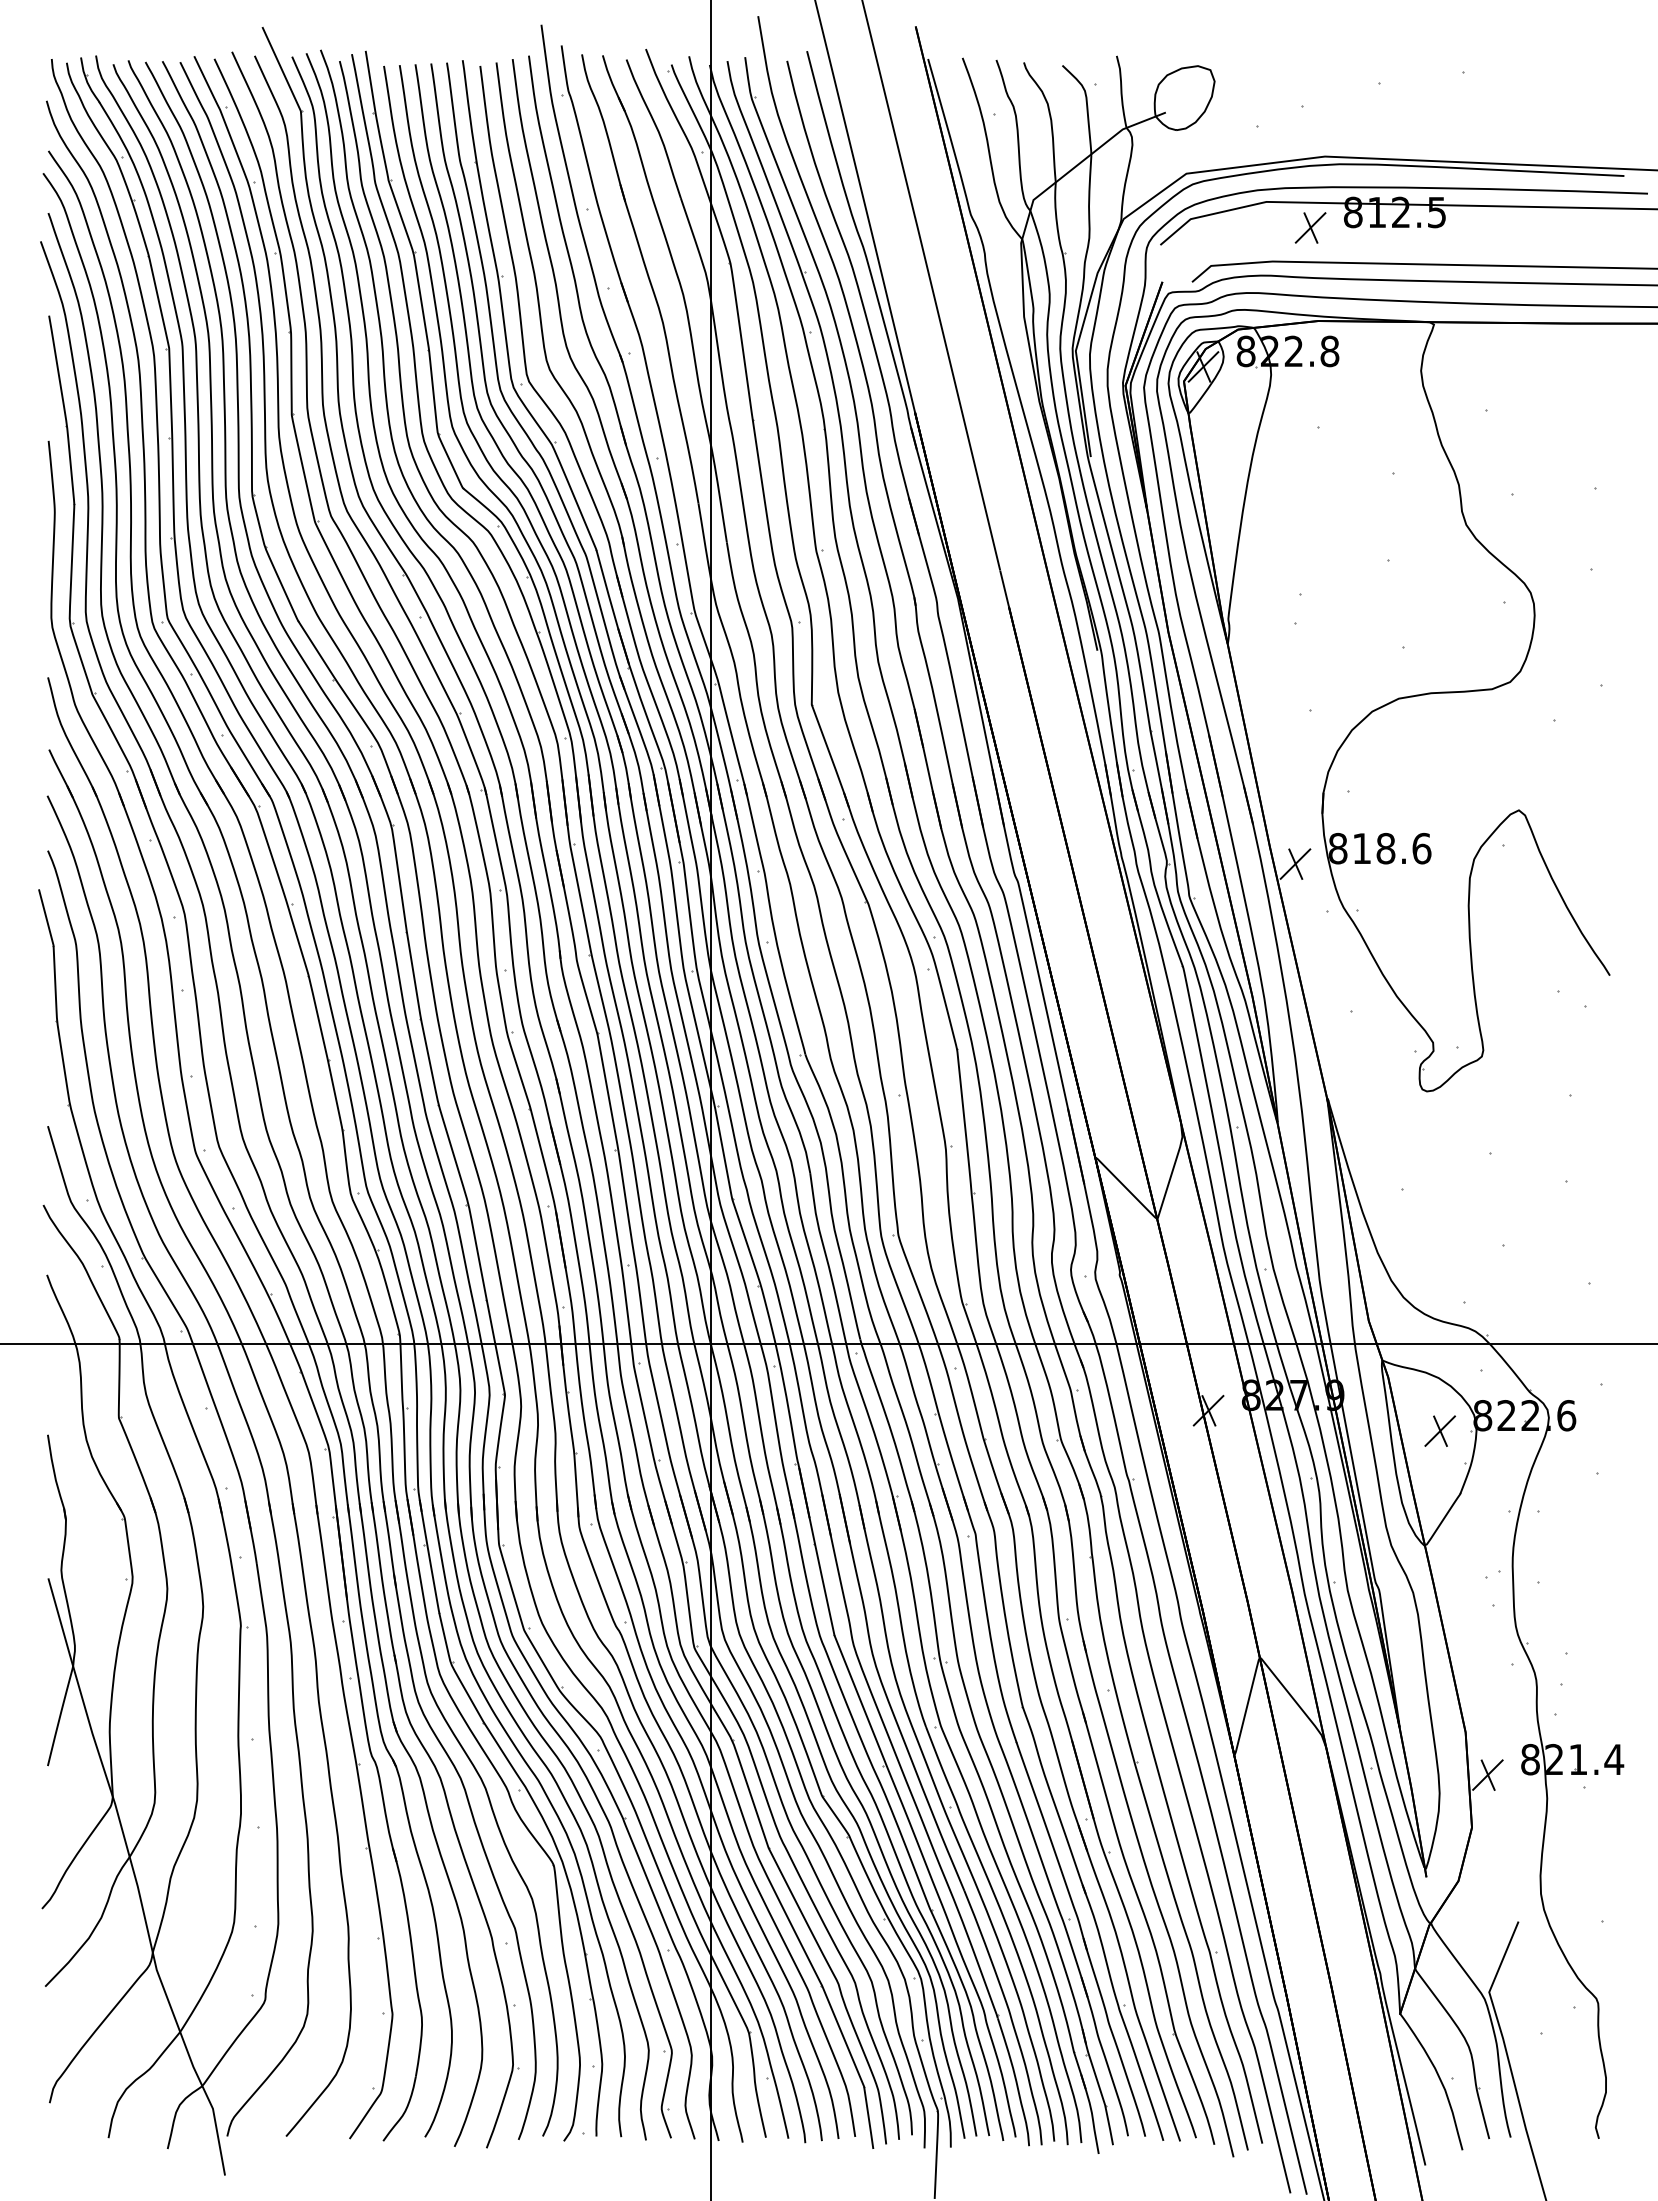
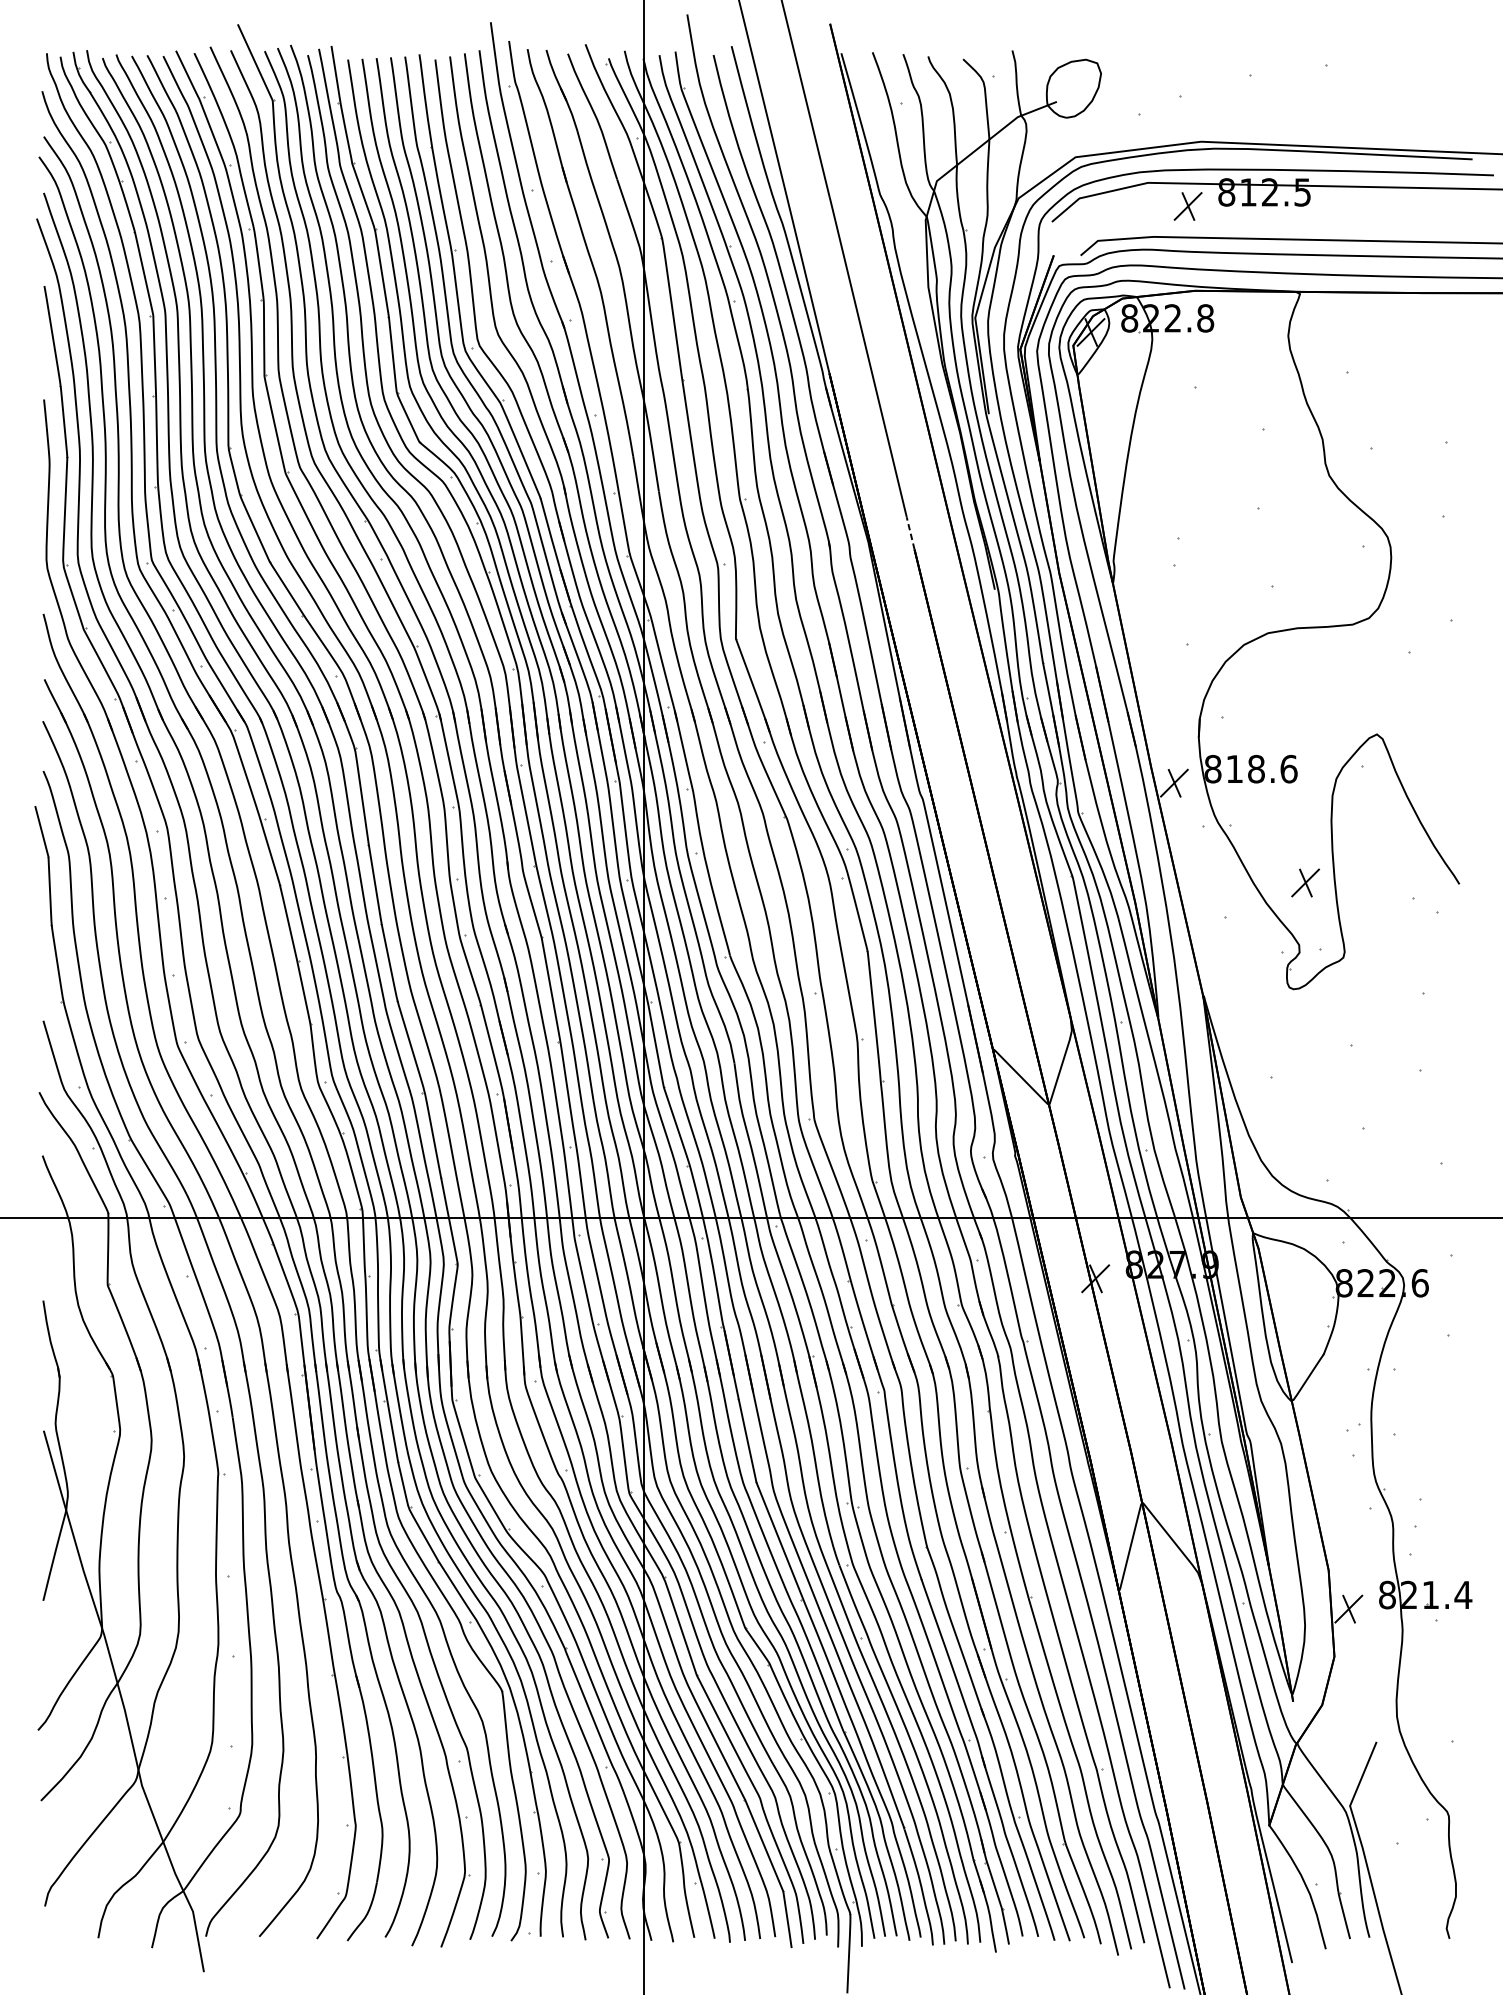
line: (1004, 588) -> (910, 533), solid -> dashed
part: (1439, 1430) -> (1304, 882), moved

